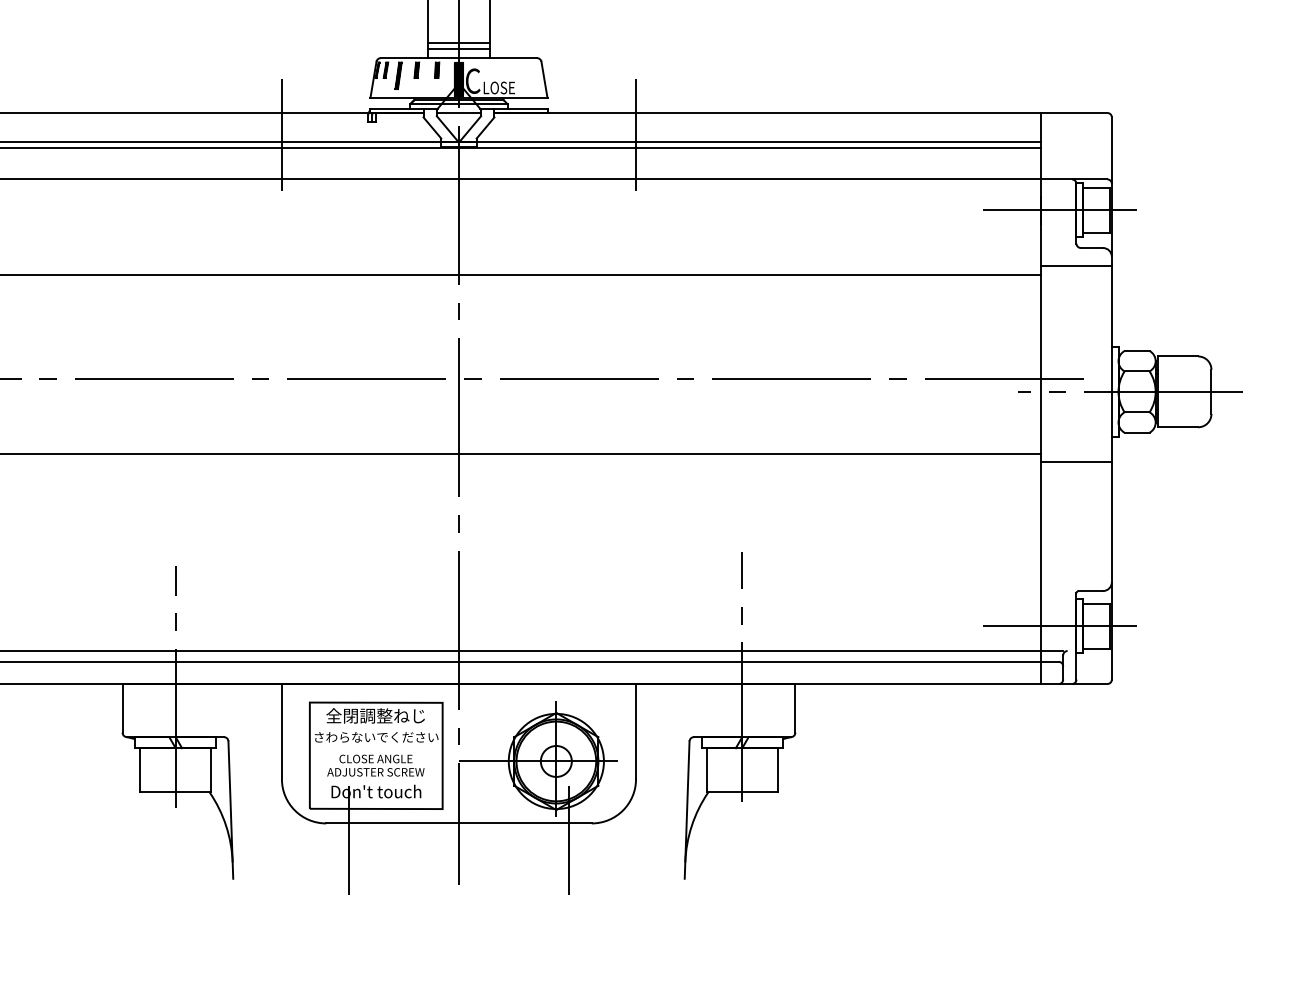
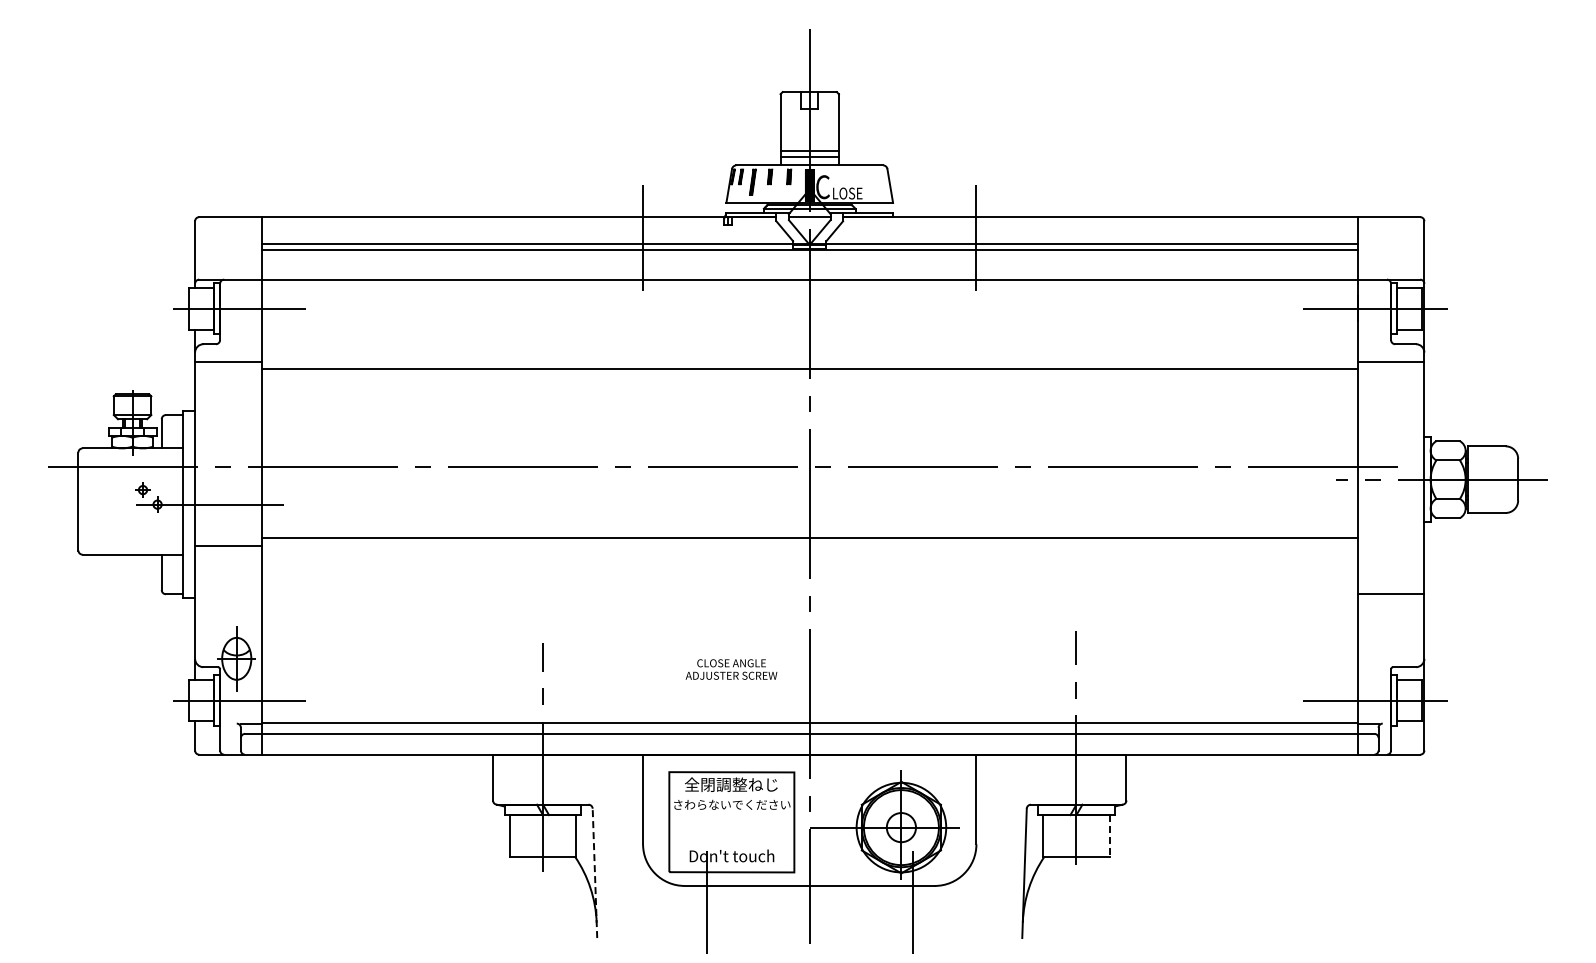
line: (1075, 461) -> (1390, 593), moved
text: (375, 765) -> (731, 669), moved
line: (777, 769) -> (1109, 835), solid -> dashed
line: (230, 810) -> (594, 873), solid -> dashed

